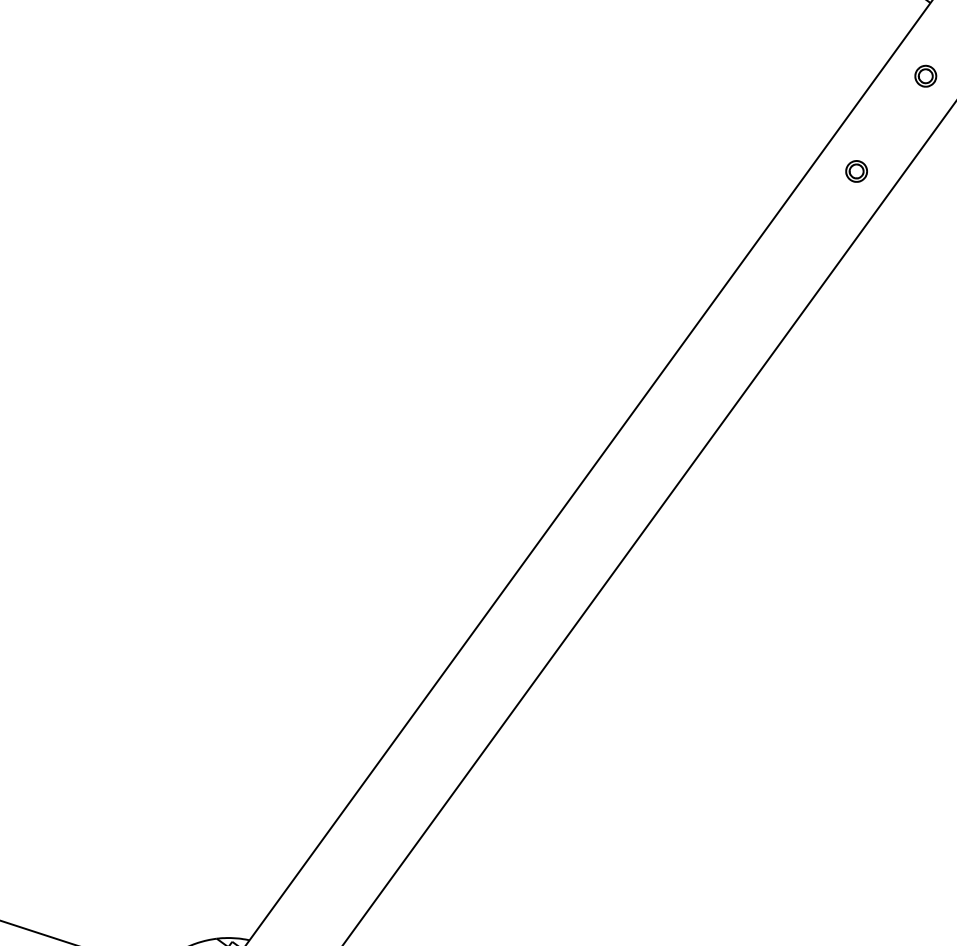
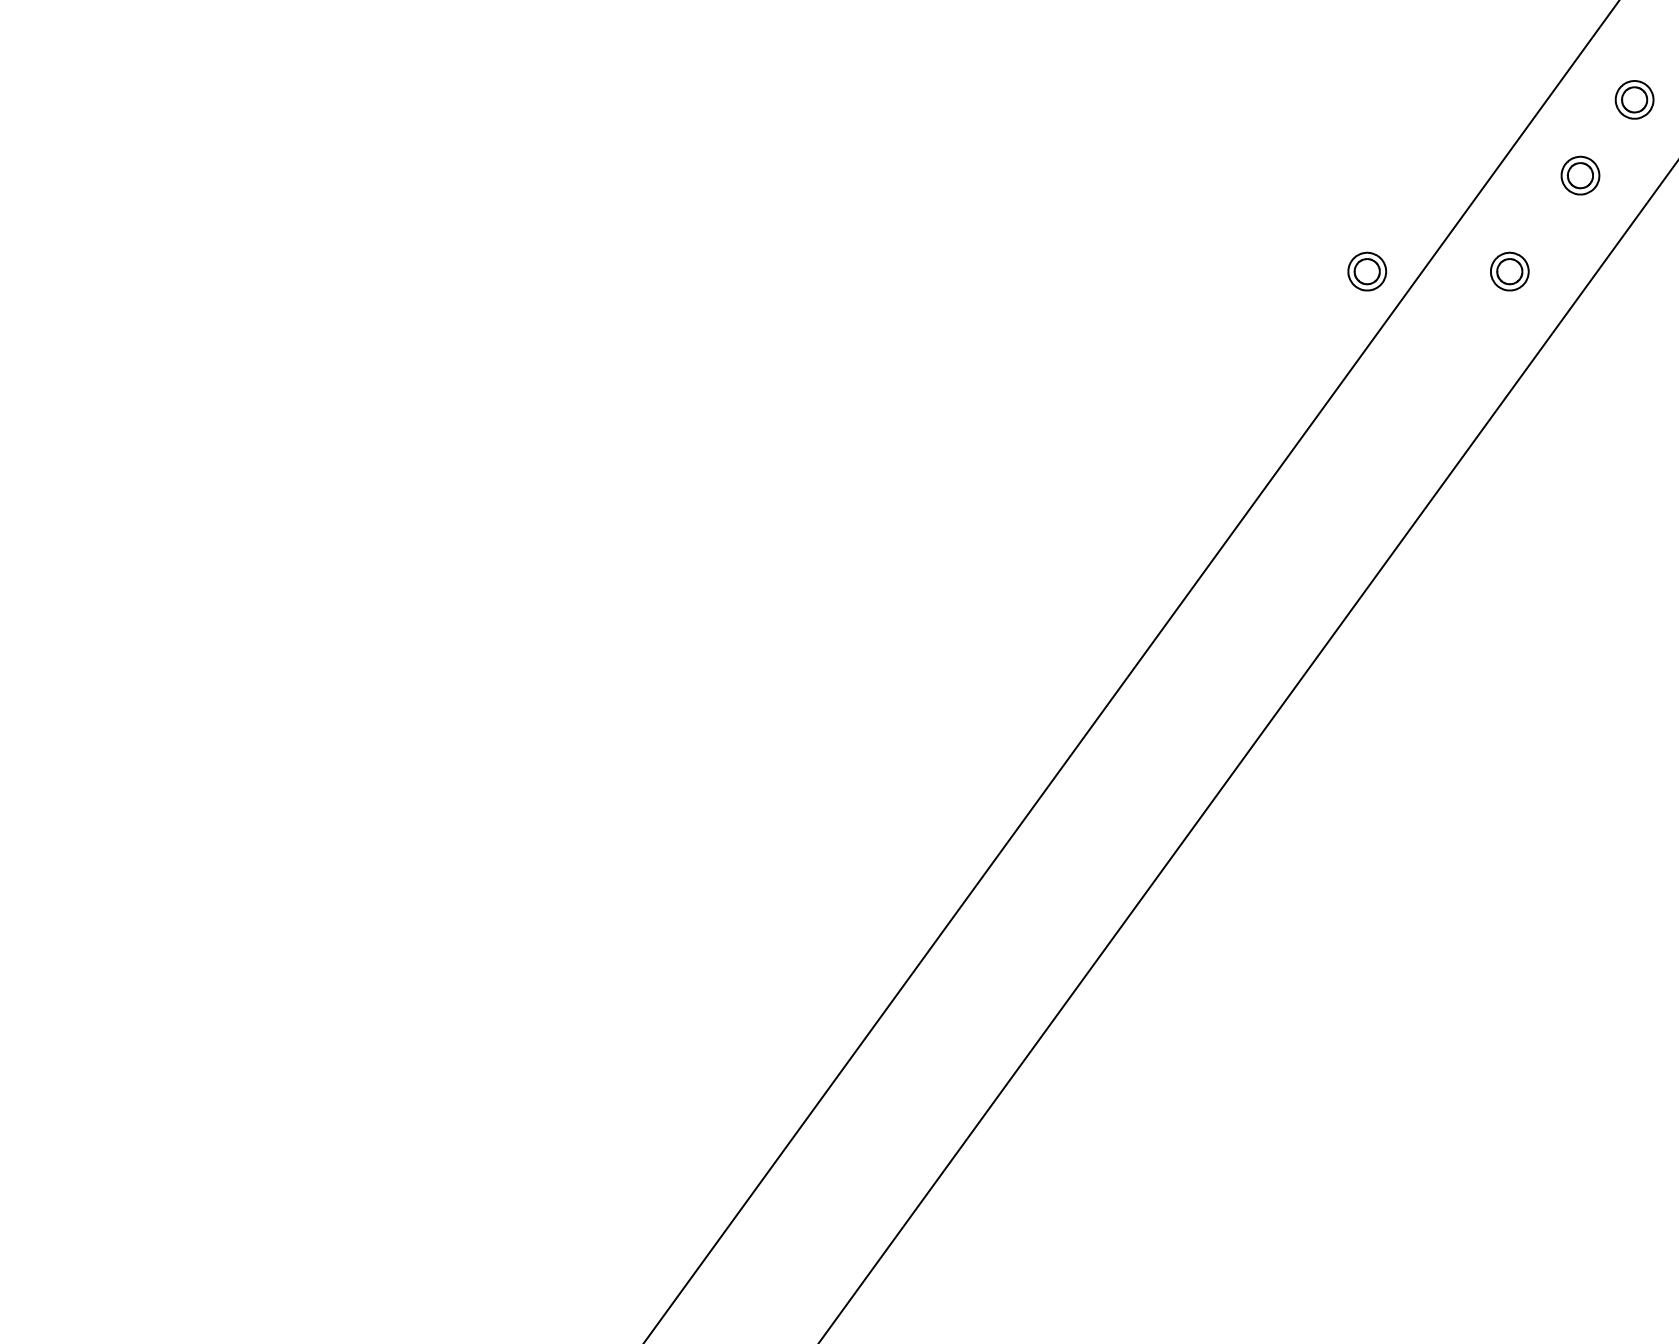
part: (895, 117) -> (1579, 174), added
part: (777, 171) -> (1367, 271), added

